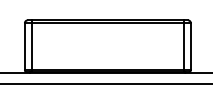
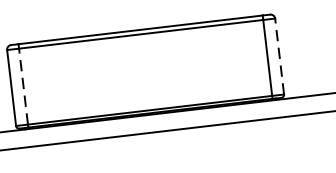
line: (32, 46) -> (23, 86), solid -> dashed
line: (190, 46) -> (278, 56), solid -> dashed

